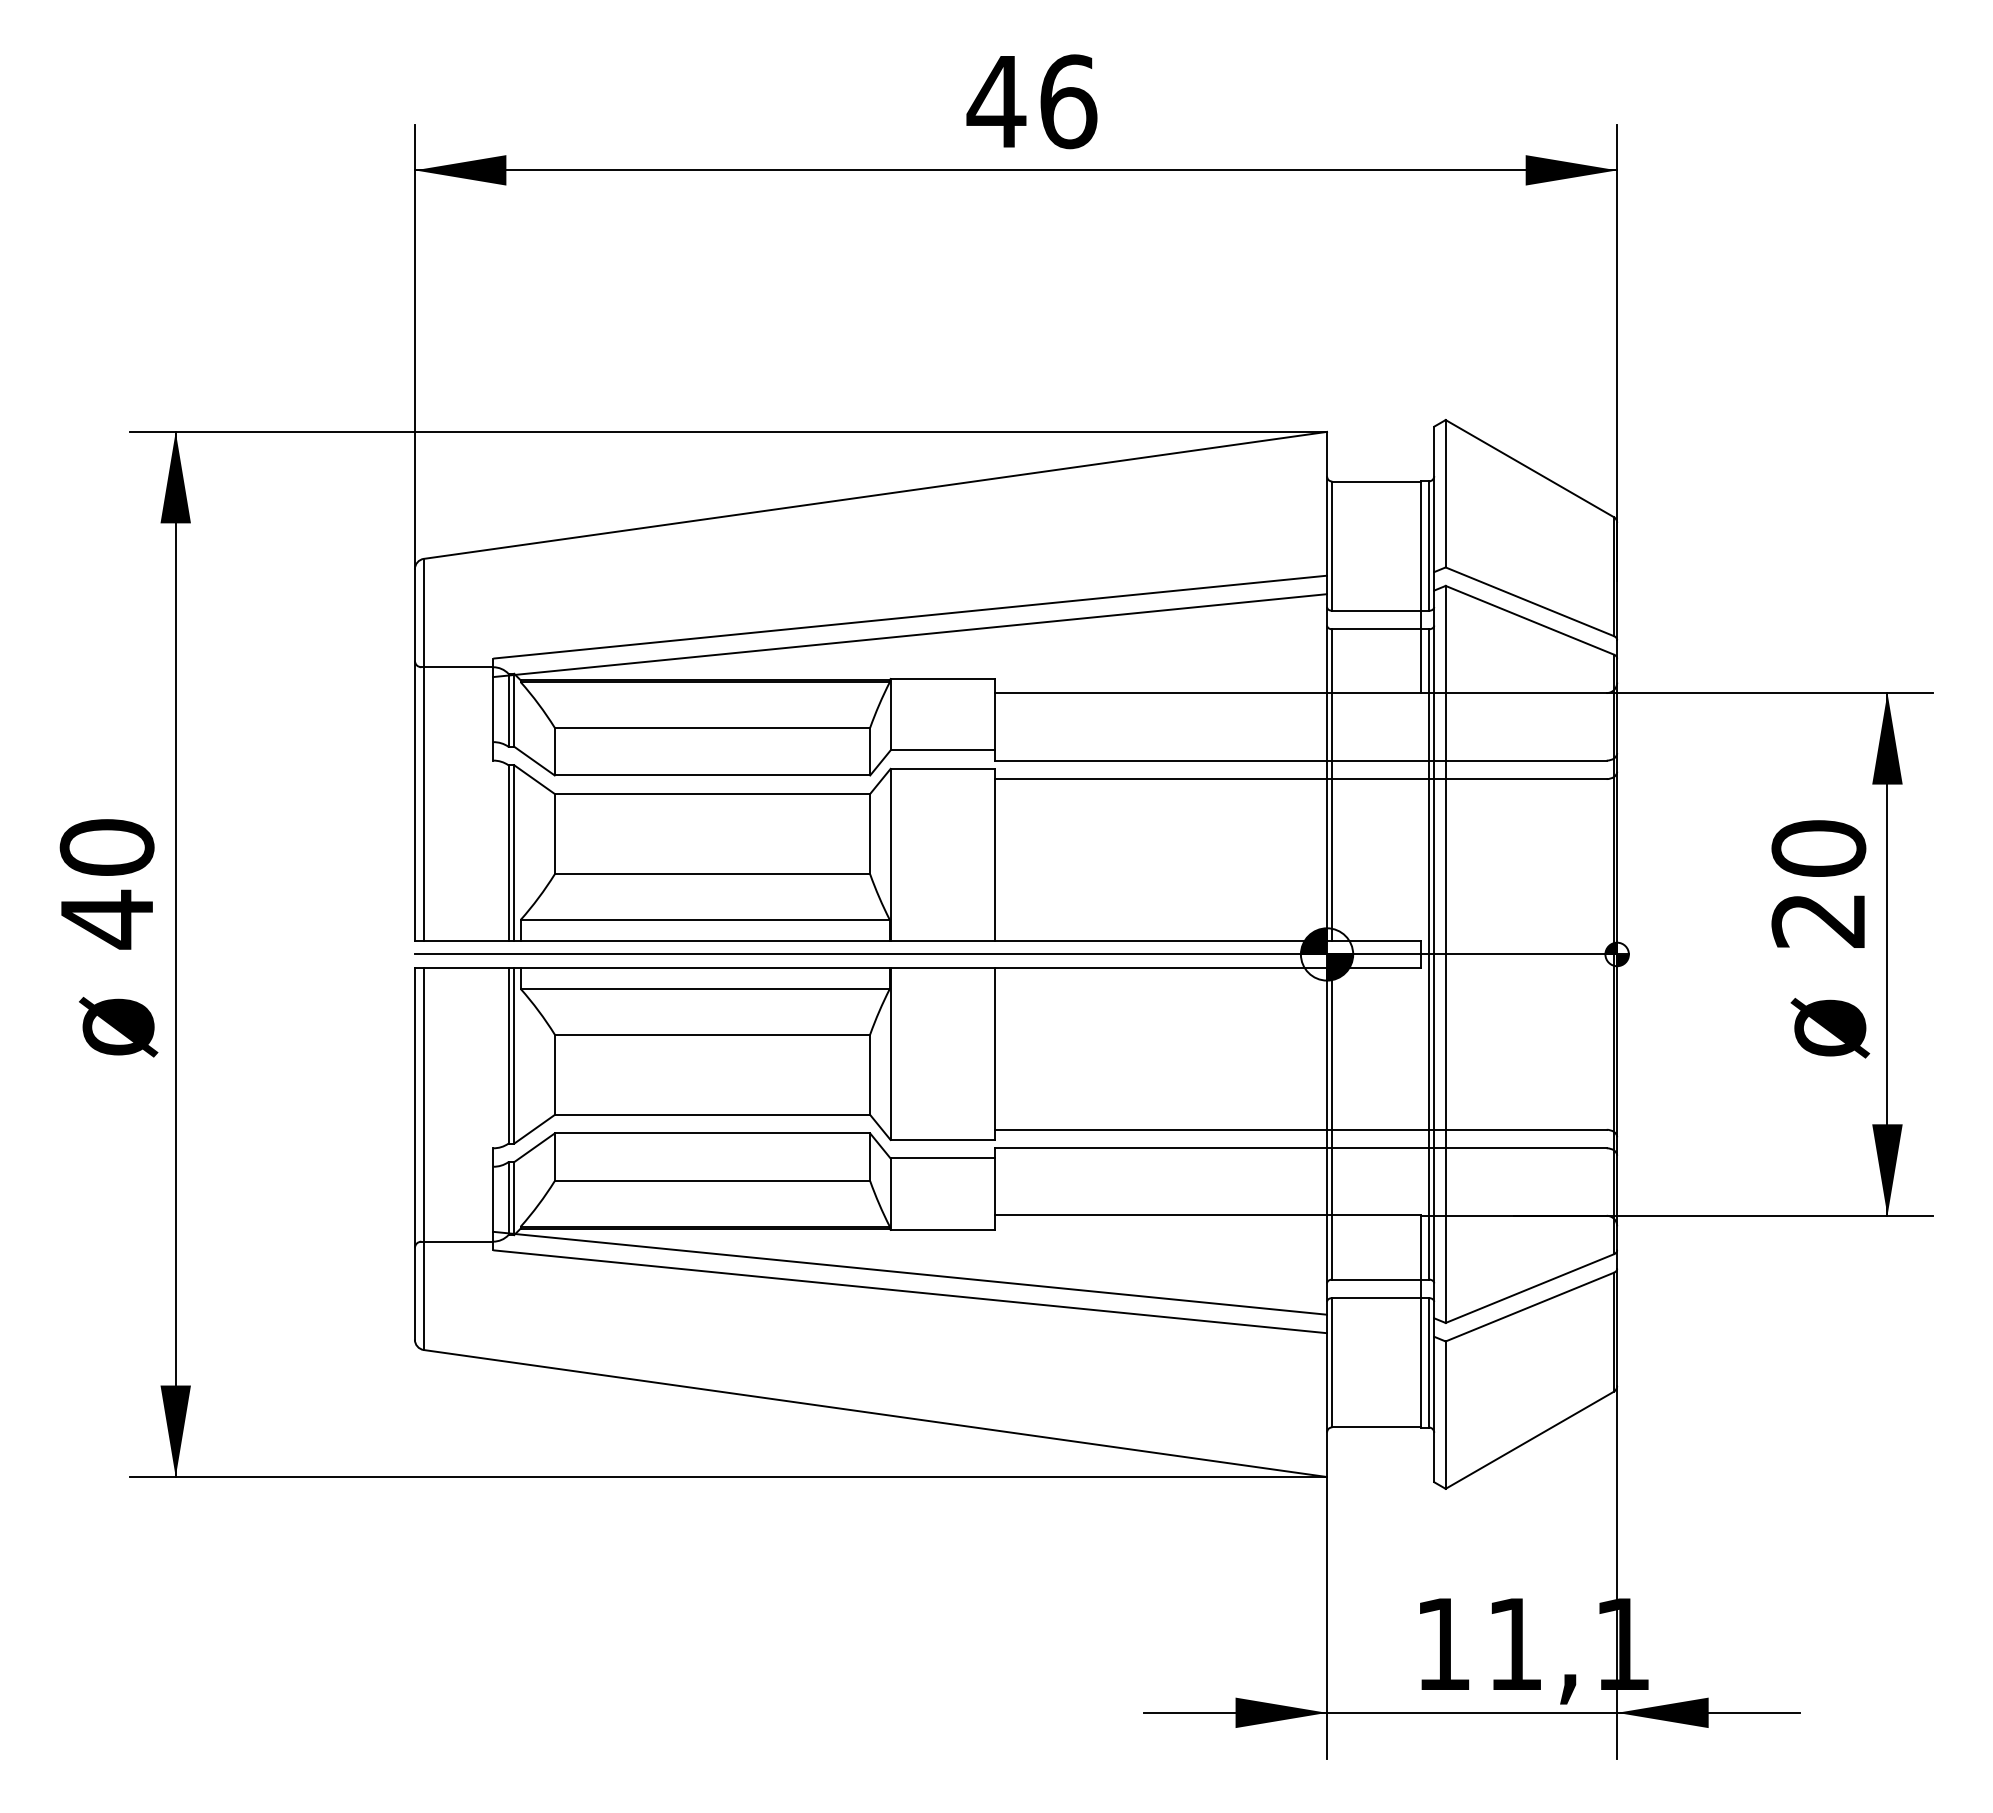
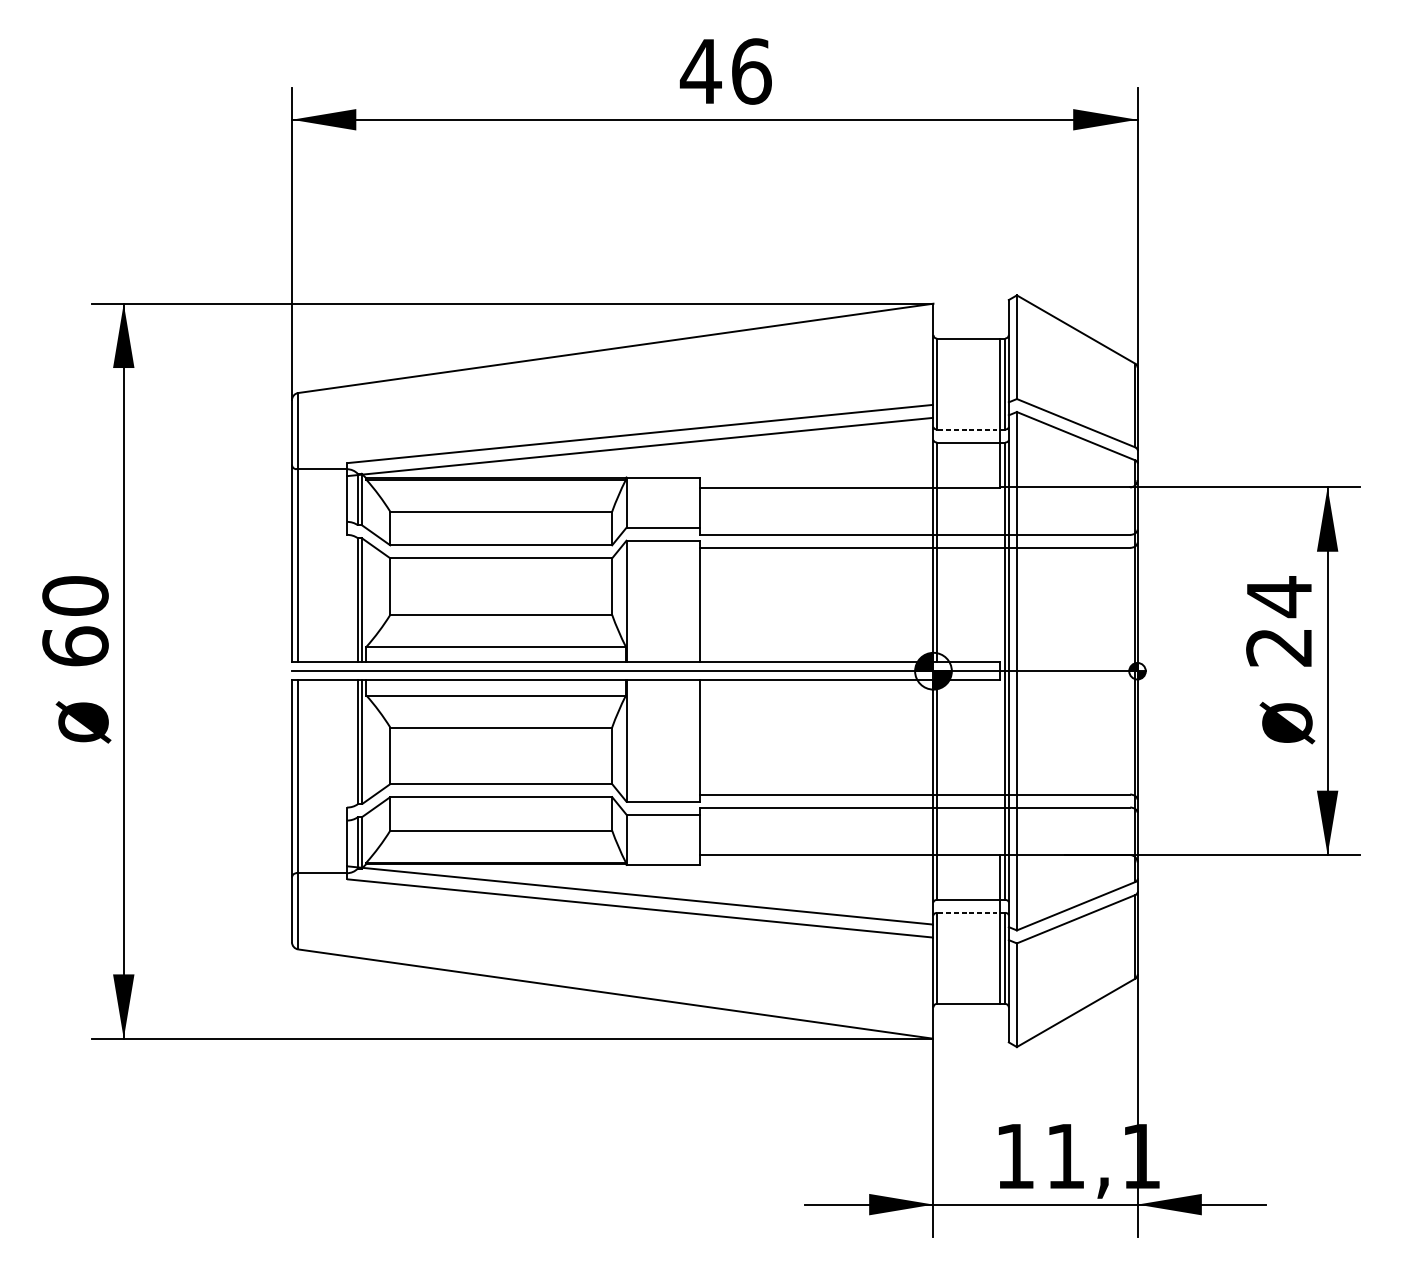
line: (1380, 610) -> (971, 429), solid -> dashed
text: (1818, 848) -> (1279, 596), 20 -> 24
text: (106, 919) -> (75, 646), 40 -> 60
line: (1380, 1298) -> (971, 913), solid -> dashed

